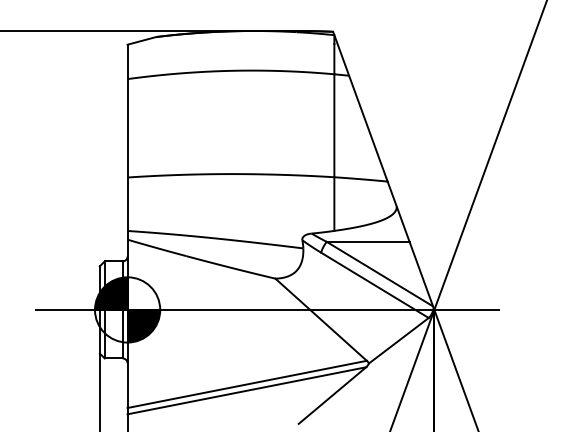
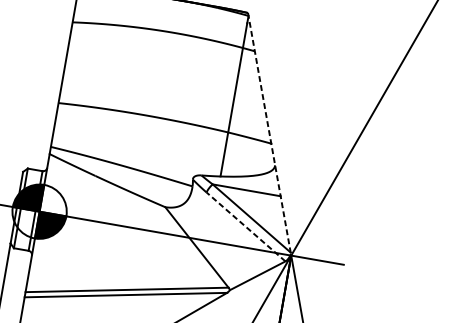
line: (383, 170) -> (269, 133), solid -> dashed
line: (374, 285) -> (245, 227), solid -> dashed

